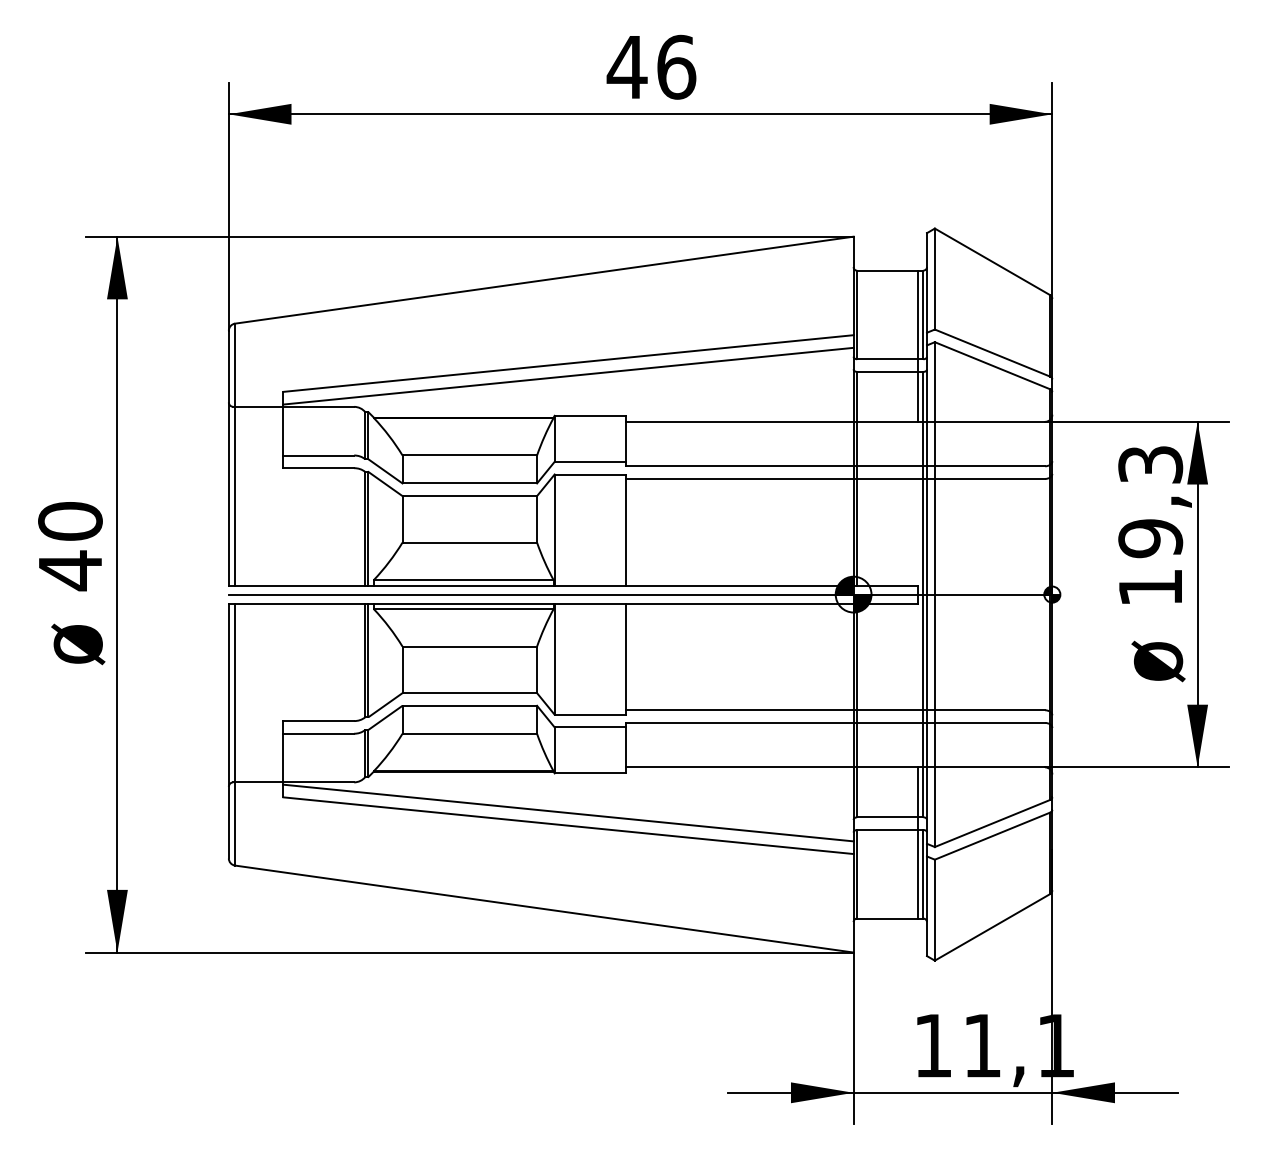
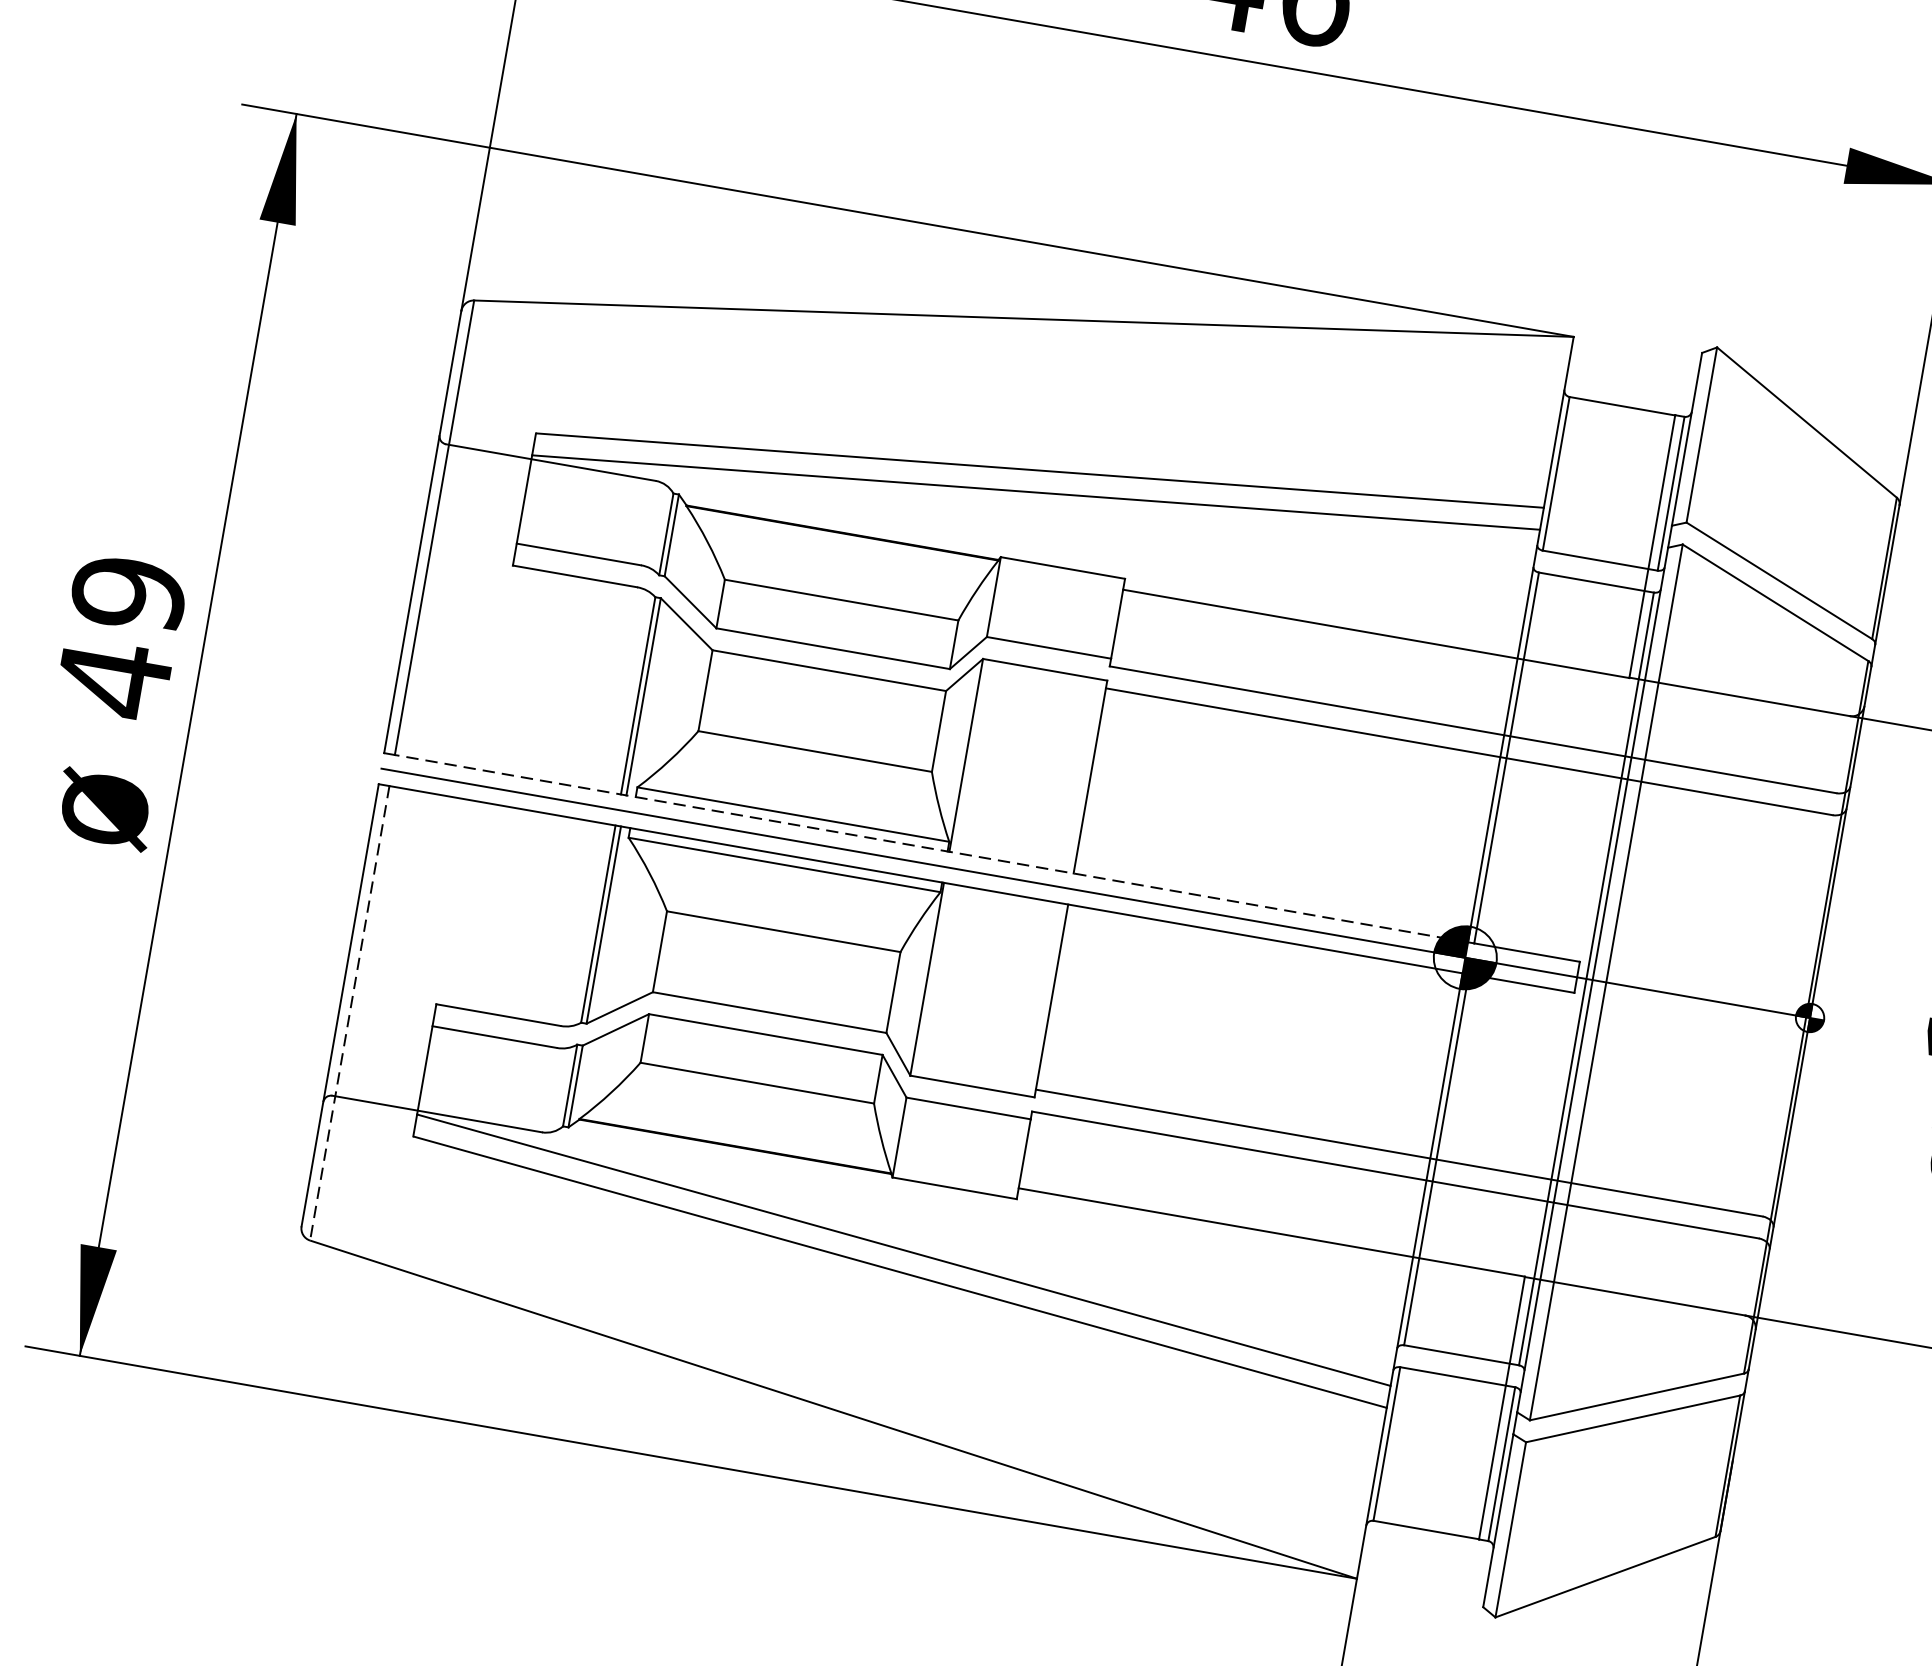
text: (70, 521) -> (128, 593), 40 -> 49
line: (543, 585) -> (930, 848), solid -> dashed
line: (235, 734) -> (350, 1013), solid -> dashed

